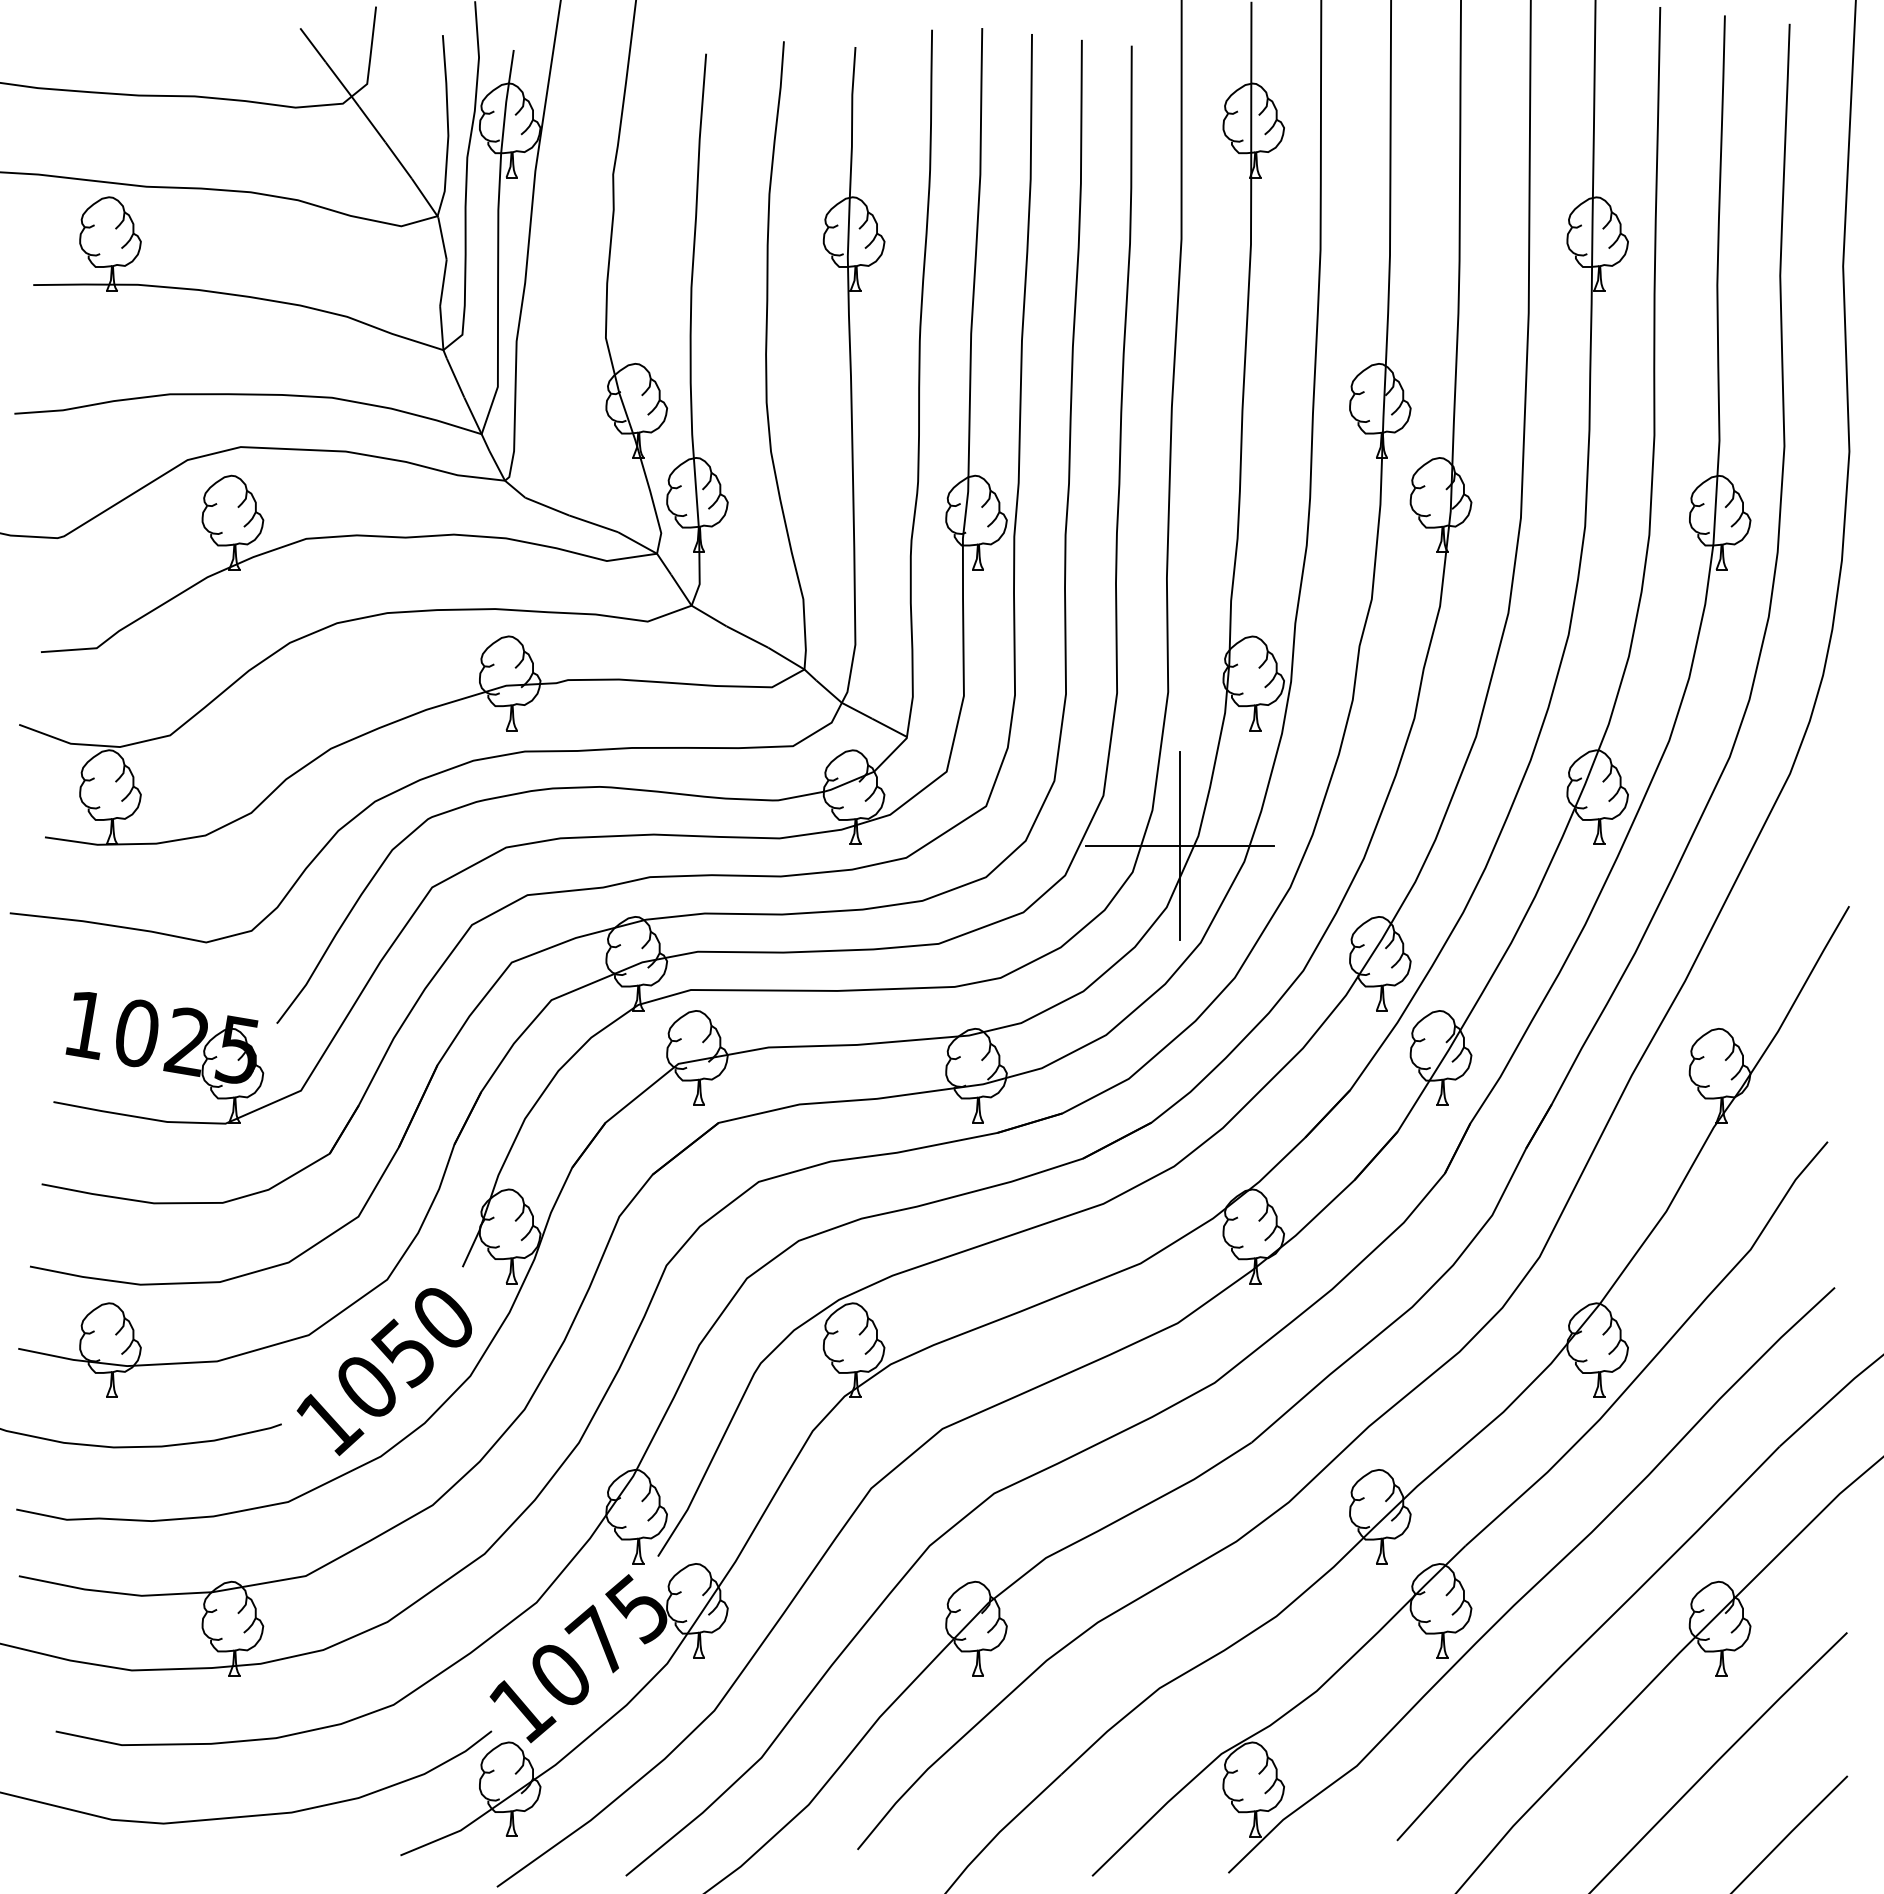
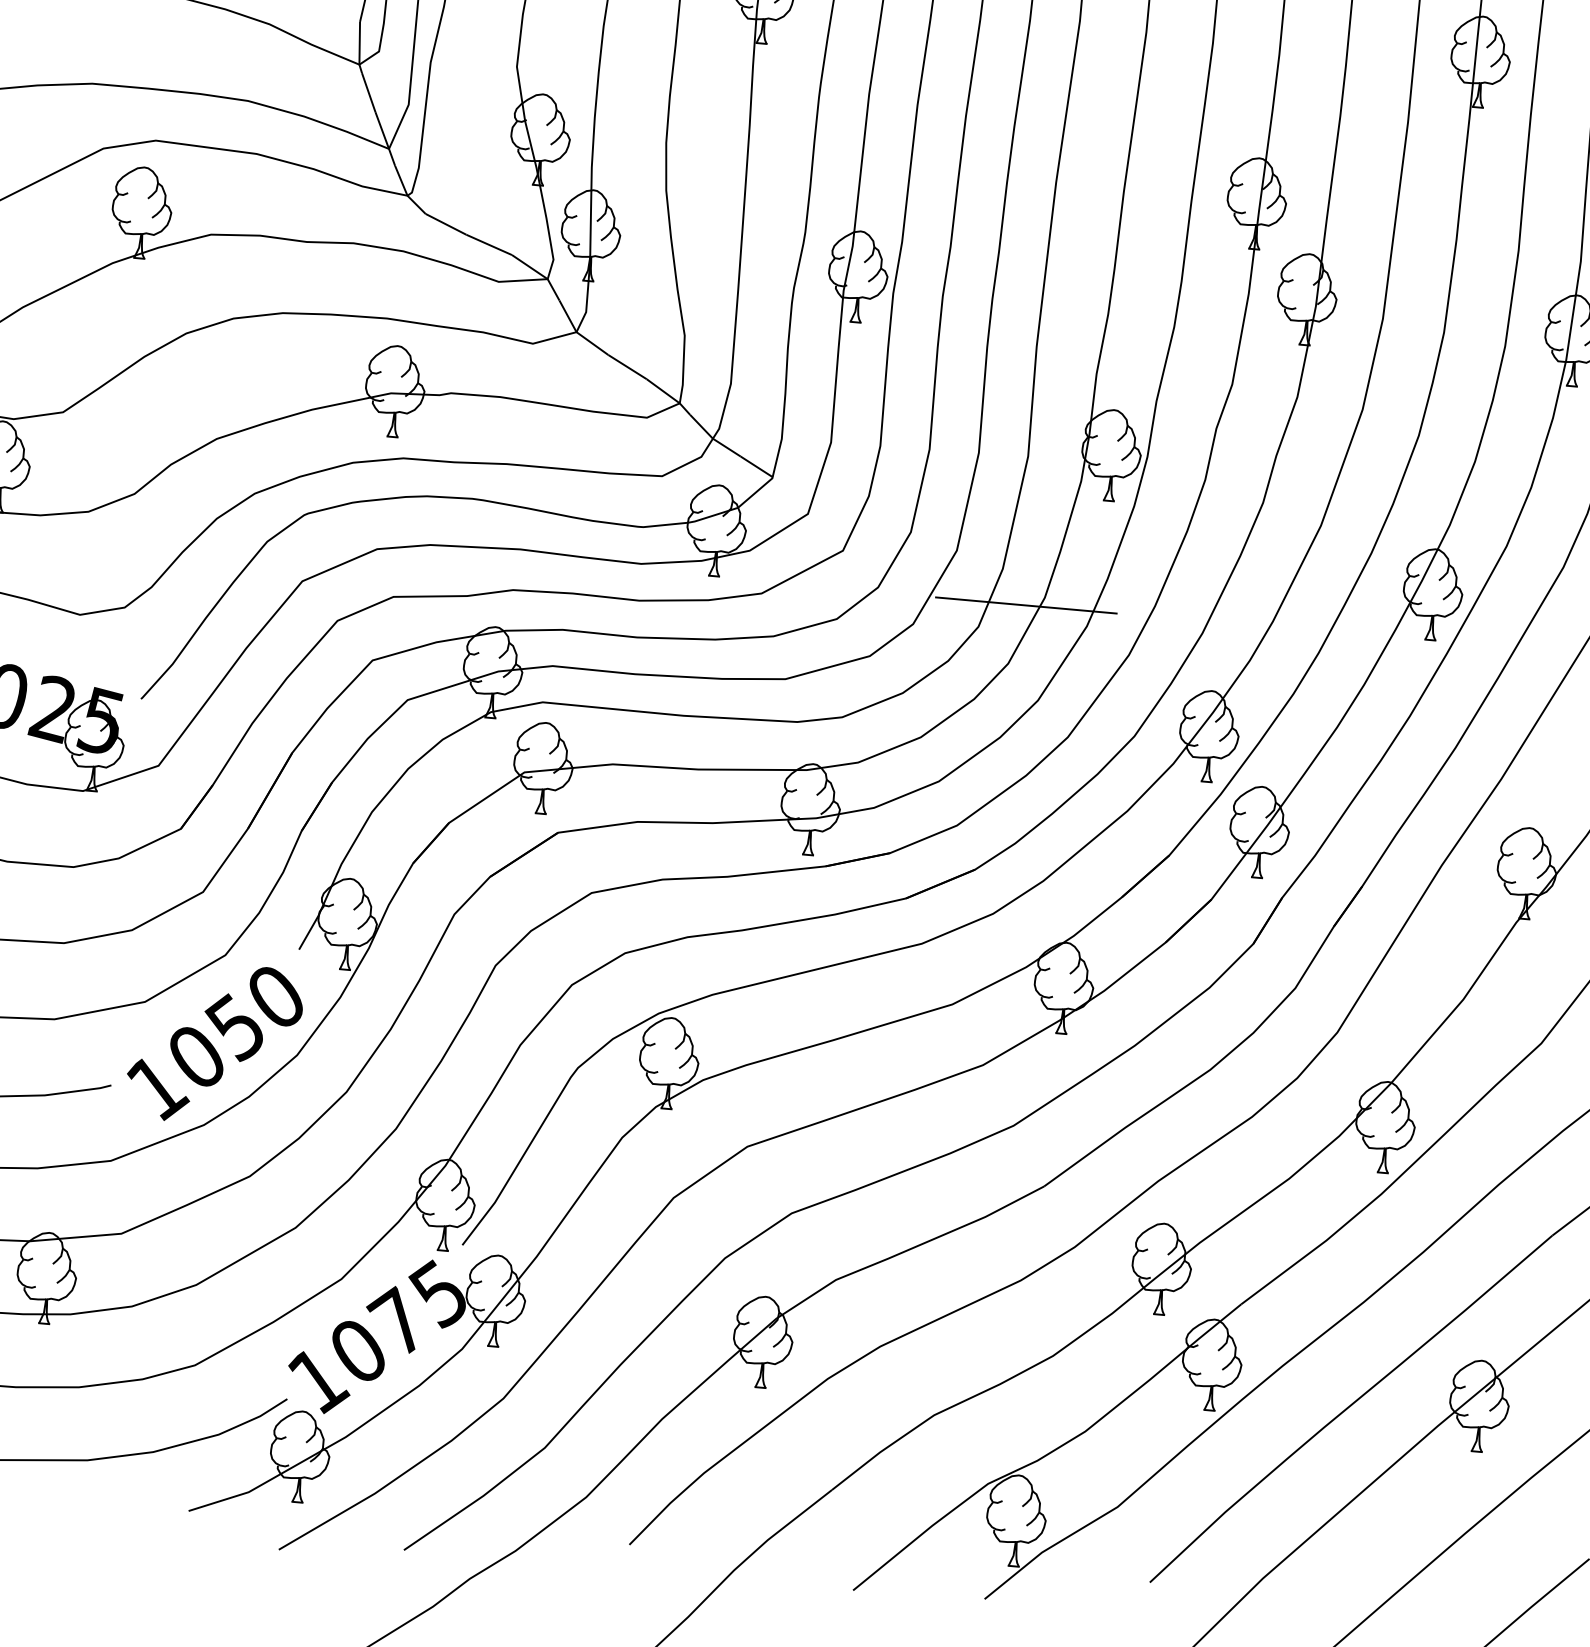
line: (1180, 845) -> (1026, 605), removed

